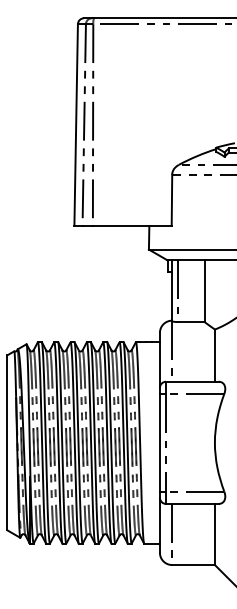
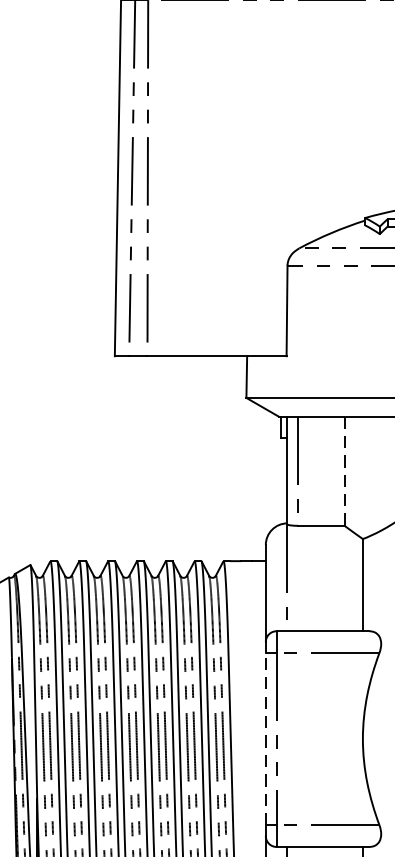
line: (204, 291) -> (344, 471), solid -> dashed
line: (159, 442) -> (265, 738), solid -> dashed

